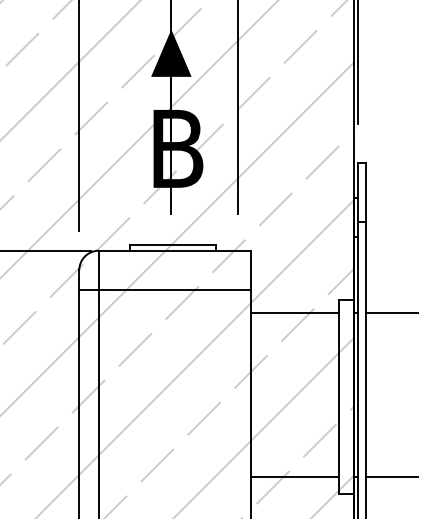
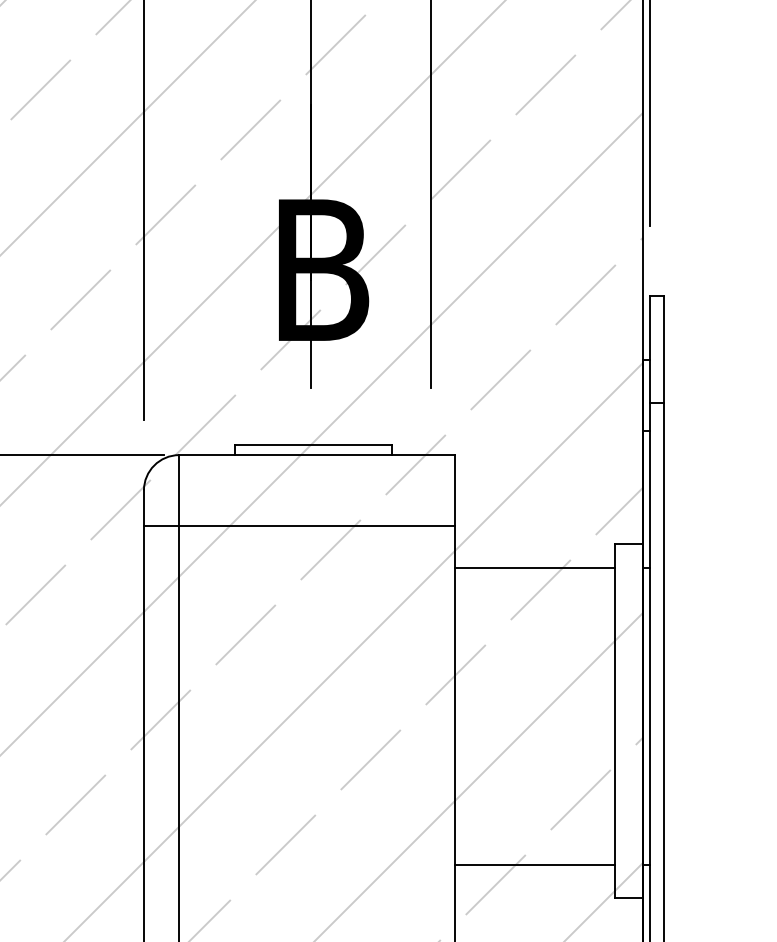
fill: (171, 52) -> (311, 95), removed
line: (391, 313) -> (710, 569), removed
line: (391, 476) -> (710, 864), removed

